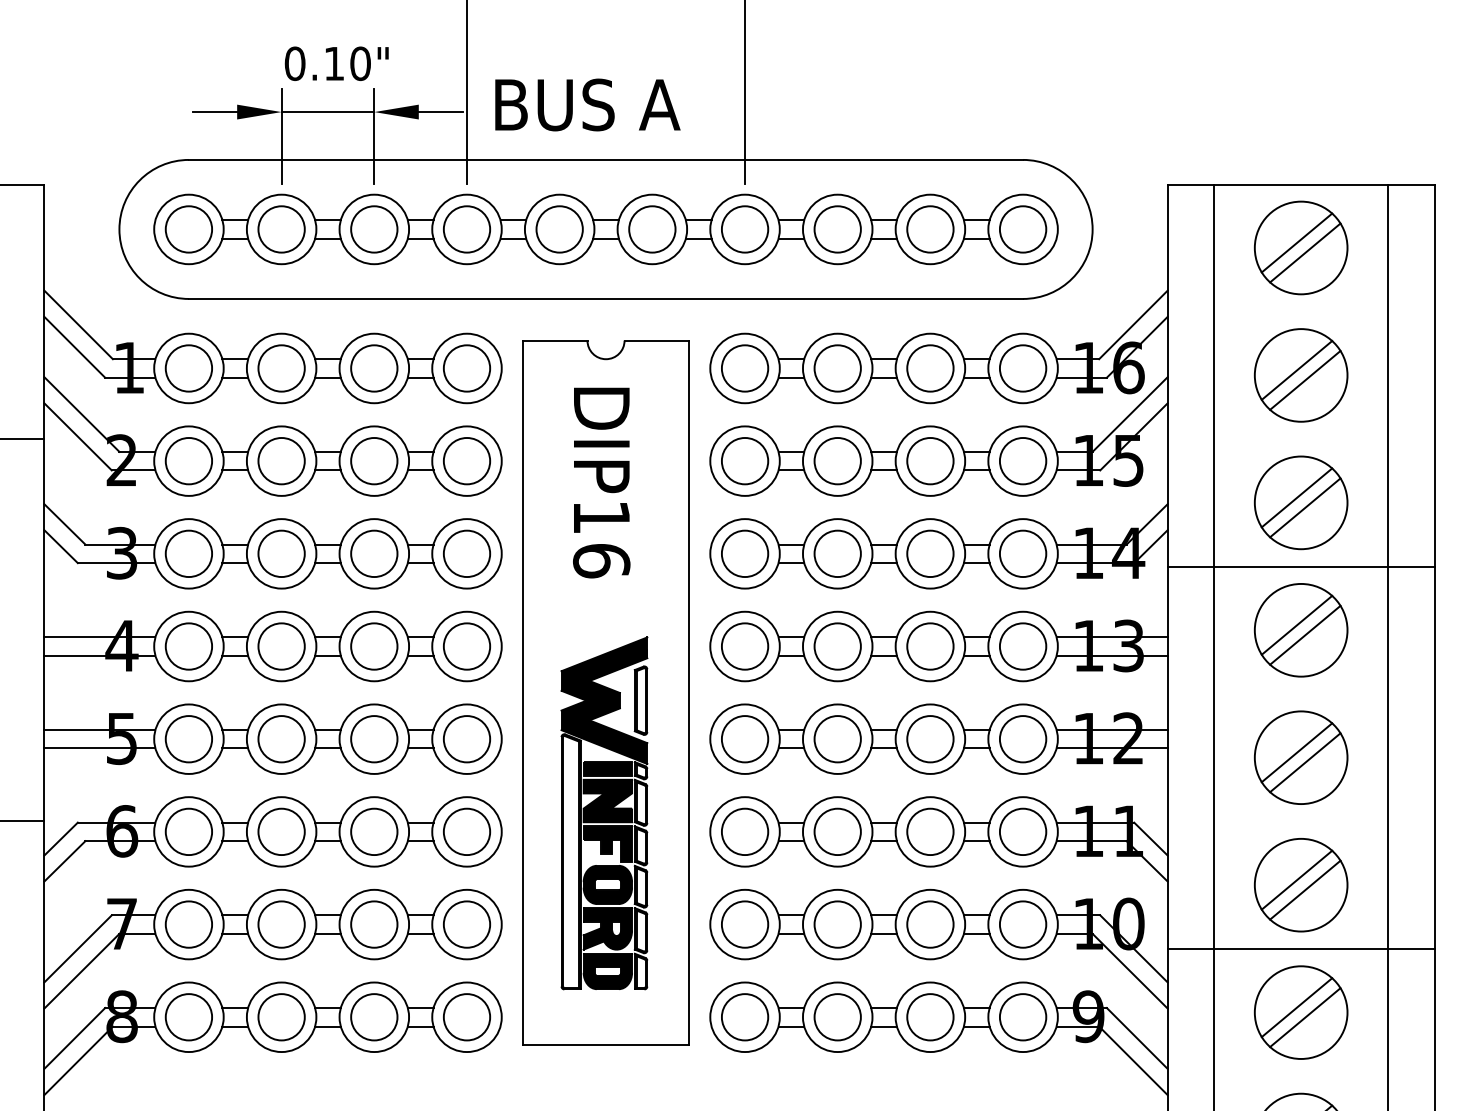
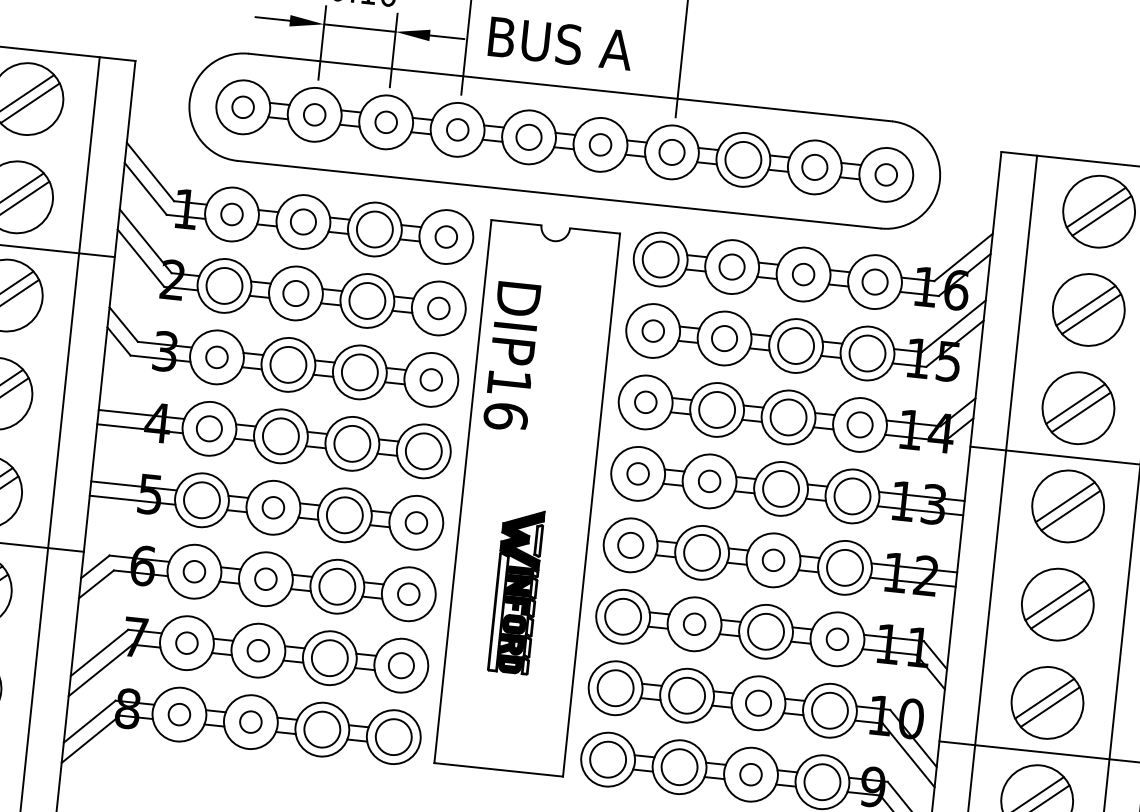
circle: (188, 229) -> (242, 107), size x0.6
circle: (281, 229) -> (314, 114), size x0.6
circle: (374, 229) -> (386, 122), size x0.6
circle: (467, 229) -> (457, 129), size x0.6
circle: (559, 229) -> (528, 137), size x0.7
circle: (652, 229) -> (600, 144), size x0.6
circle: (745, 229) -> (672, 152), size x0.7
circle: (930, 229) -> (814, 167), size x0.7
circle: (1022, 229) -> (885, 174), size x0.6
circle: (188, 368) -> (231, 214), size x0.6
circle: (281, 368) -> (303, 222), size x0.7
circle: (466, 368) -> (445, 237), size x0.6
circle: (837, 368) -> (731, 267), size x0.7
circle: (930, 368) -> (803, 274), size x0.6
circle: (1023, 368) -> (875, 282), size x0.7
circle: (281, 461) -> (295, 293), size x0.7
circle: (466, 461) -> (438, 308), size x0.6
circle: (745, 461) -> (653, 331), size x0.6
circle: (837, 461) -> (724, 338), size x0.7
text: (601, 482) -> (512, 356), moved
circle: (188, 553) -> (216, 357), size x0.6
circle: (466, 553) -> (430, 379), size x0.6
circle: (745, 553) -> (646, 402), size x0.6
circle: (1023, 553) -> (860, 424), size x0.7
circle: (188, 646) -> (209, 428), size x0.7
circle: (744, 646) -> (637, 473), size x0.6
circle: (837, 646) -> (709, 481), size x0.6
circle: (281, 739) -> (273, 508), size x0.6
circle: (467, 739) -> (416, 523), size x0.6
circle: (745, 739) -> (630, 545), size x0.7
circle: (930, 739) -> (773, 560), size x0.6
part: (604, 813) -> (516, 591), size x0.6
circle: (188, 831) -> (194, 571), size x0.6
circle: (281, 831) -> (265, 578), size x0.6
circle: (466, 831) -> (408, 593), size x0.6
circle: (837, 831) -> (694, 623), size x0.6
circle: (1022, 831) -> (837, 638), size x0.6
circle: (188, 924) -> (186, 643), size x0.6
circle: (281, 924) -> (258, 650), size x0.6
circle: (467, 924) -> (401, 665), size x0.7
circle: (930, 924) -> (758, 703), size x0.7
circle: (188, 1017) -> (179, 714), size x0.6
circle: (281, 1017) -> (250, 722), size x0.6
circle: (930, 1017) -> (751, 774), size x0.6

